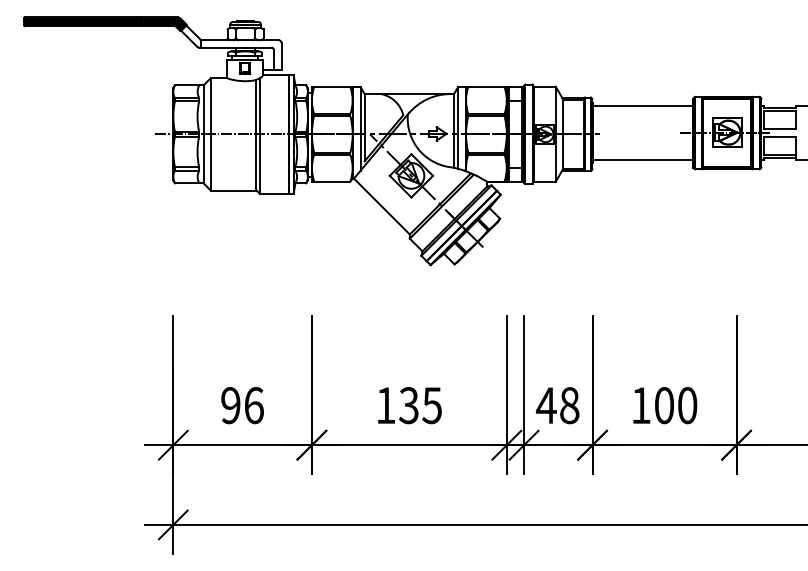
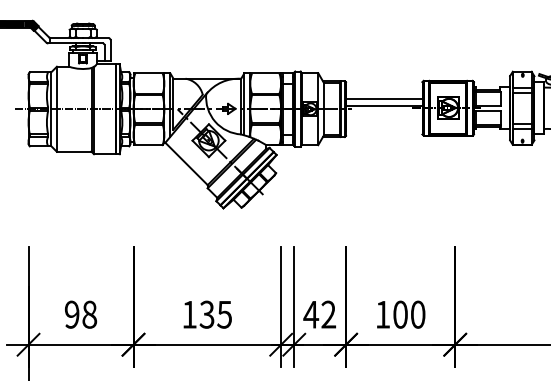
line: (642, 105) -> (383, 105), moved
line: (642, 160) -> (383, 98), moved
text: (253, 405) -> (89, 314), 96 -> 98
text: (569, 405) -> (328, 314), 48 -> 42

